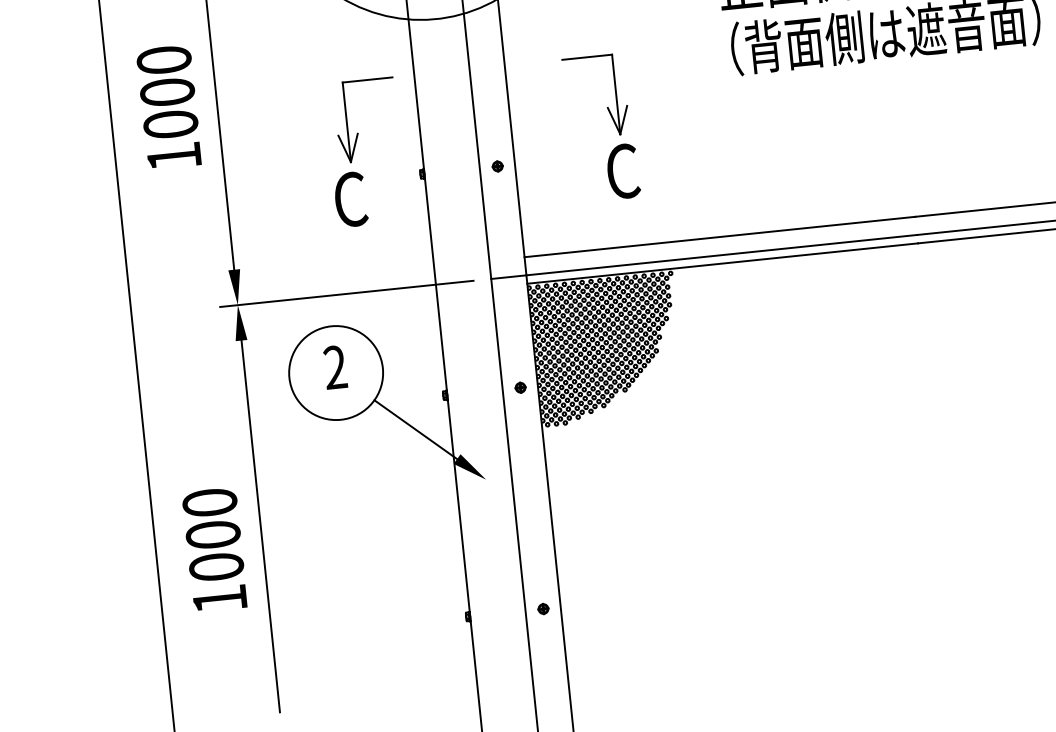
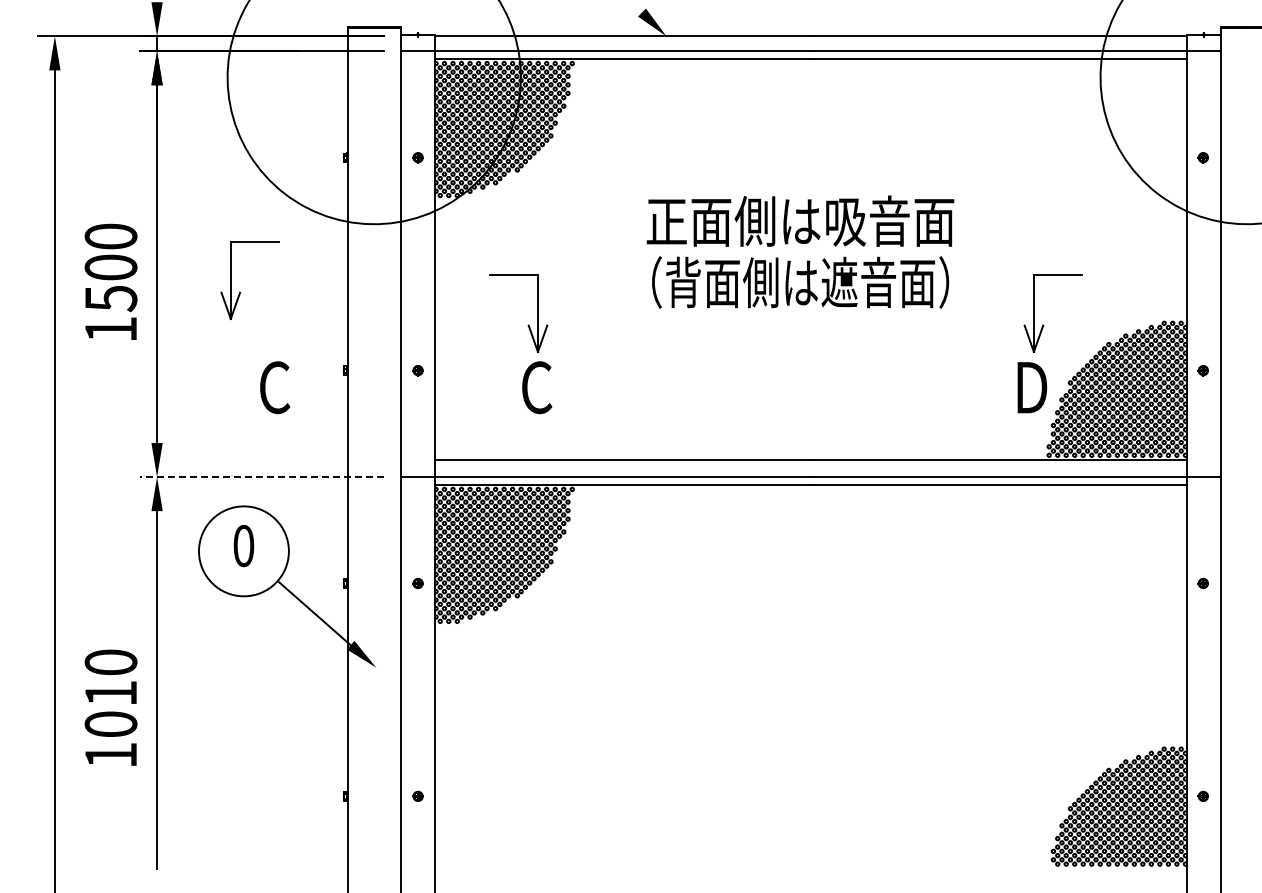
text: (170, 124) -> (110, 298), 1000 -> 1500
part: (358, 132) -> (240, 291), moved
line: (346, 294) -> (261, 477), solid -> dashed
text: (335, 368) -> (243, 546), 2 -> 0
text: (212, 534) -> (110, 692), 1000 -> 1010

